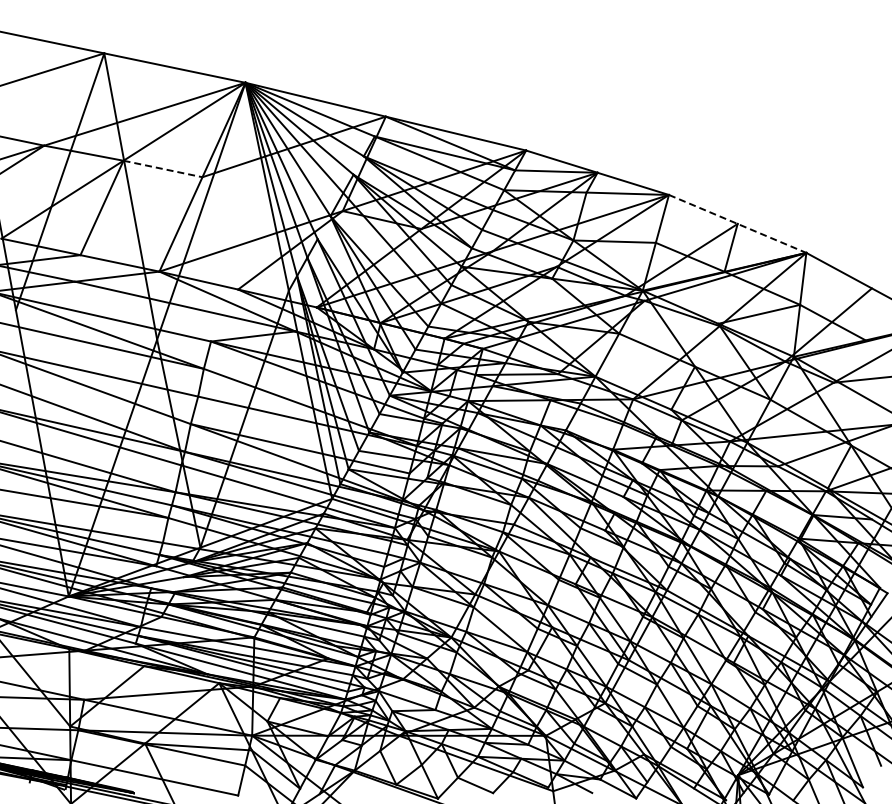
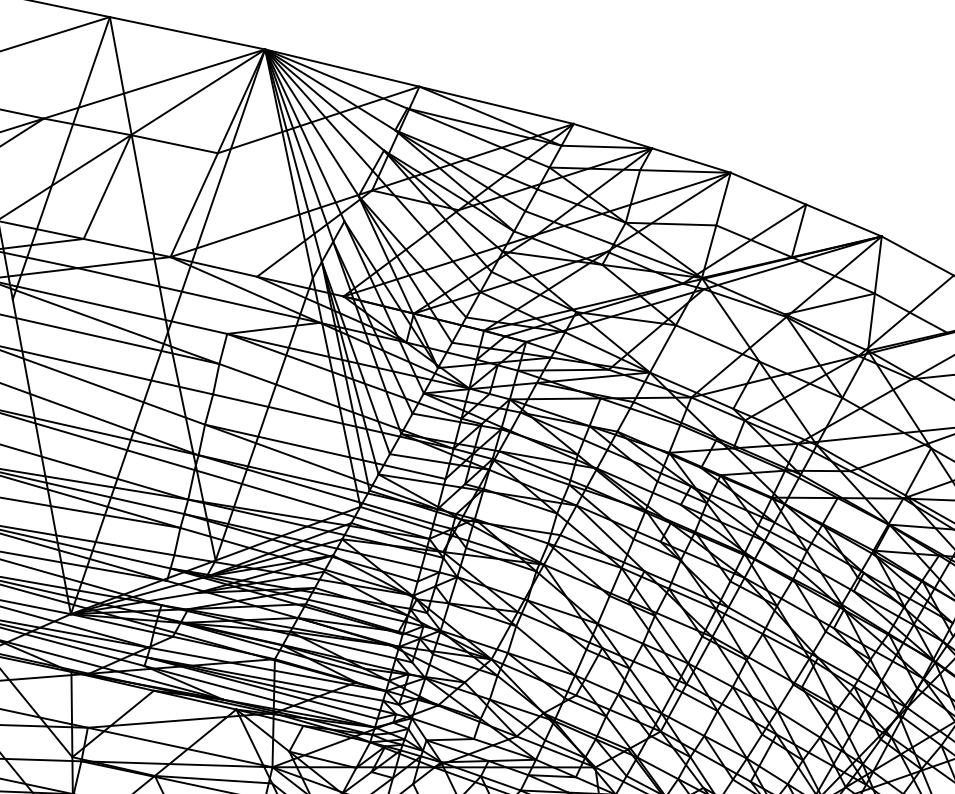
line: (163, 169) -> (175, 144), dashed -> solid
line: (737, 223) -> (806, 204), dashed -> solid

